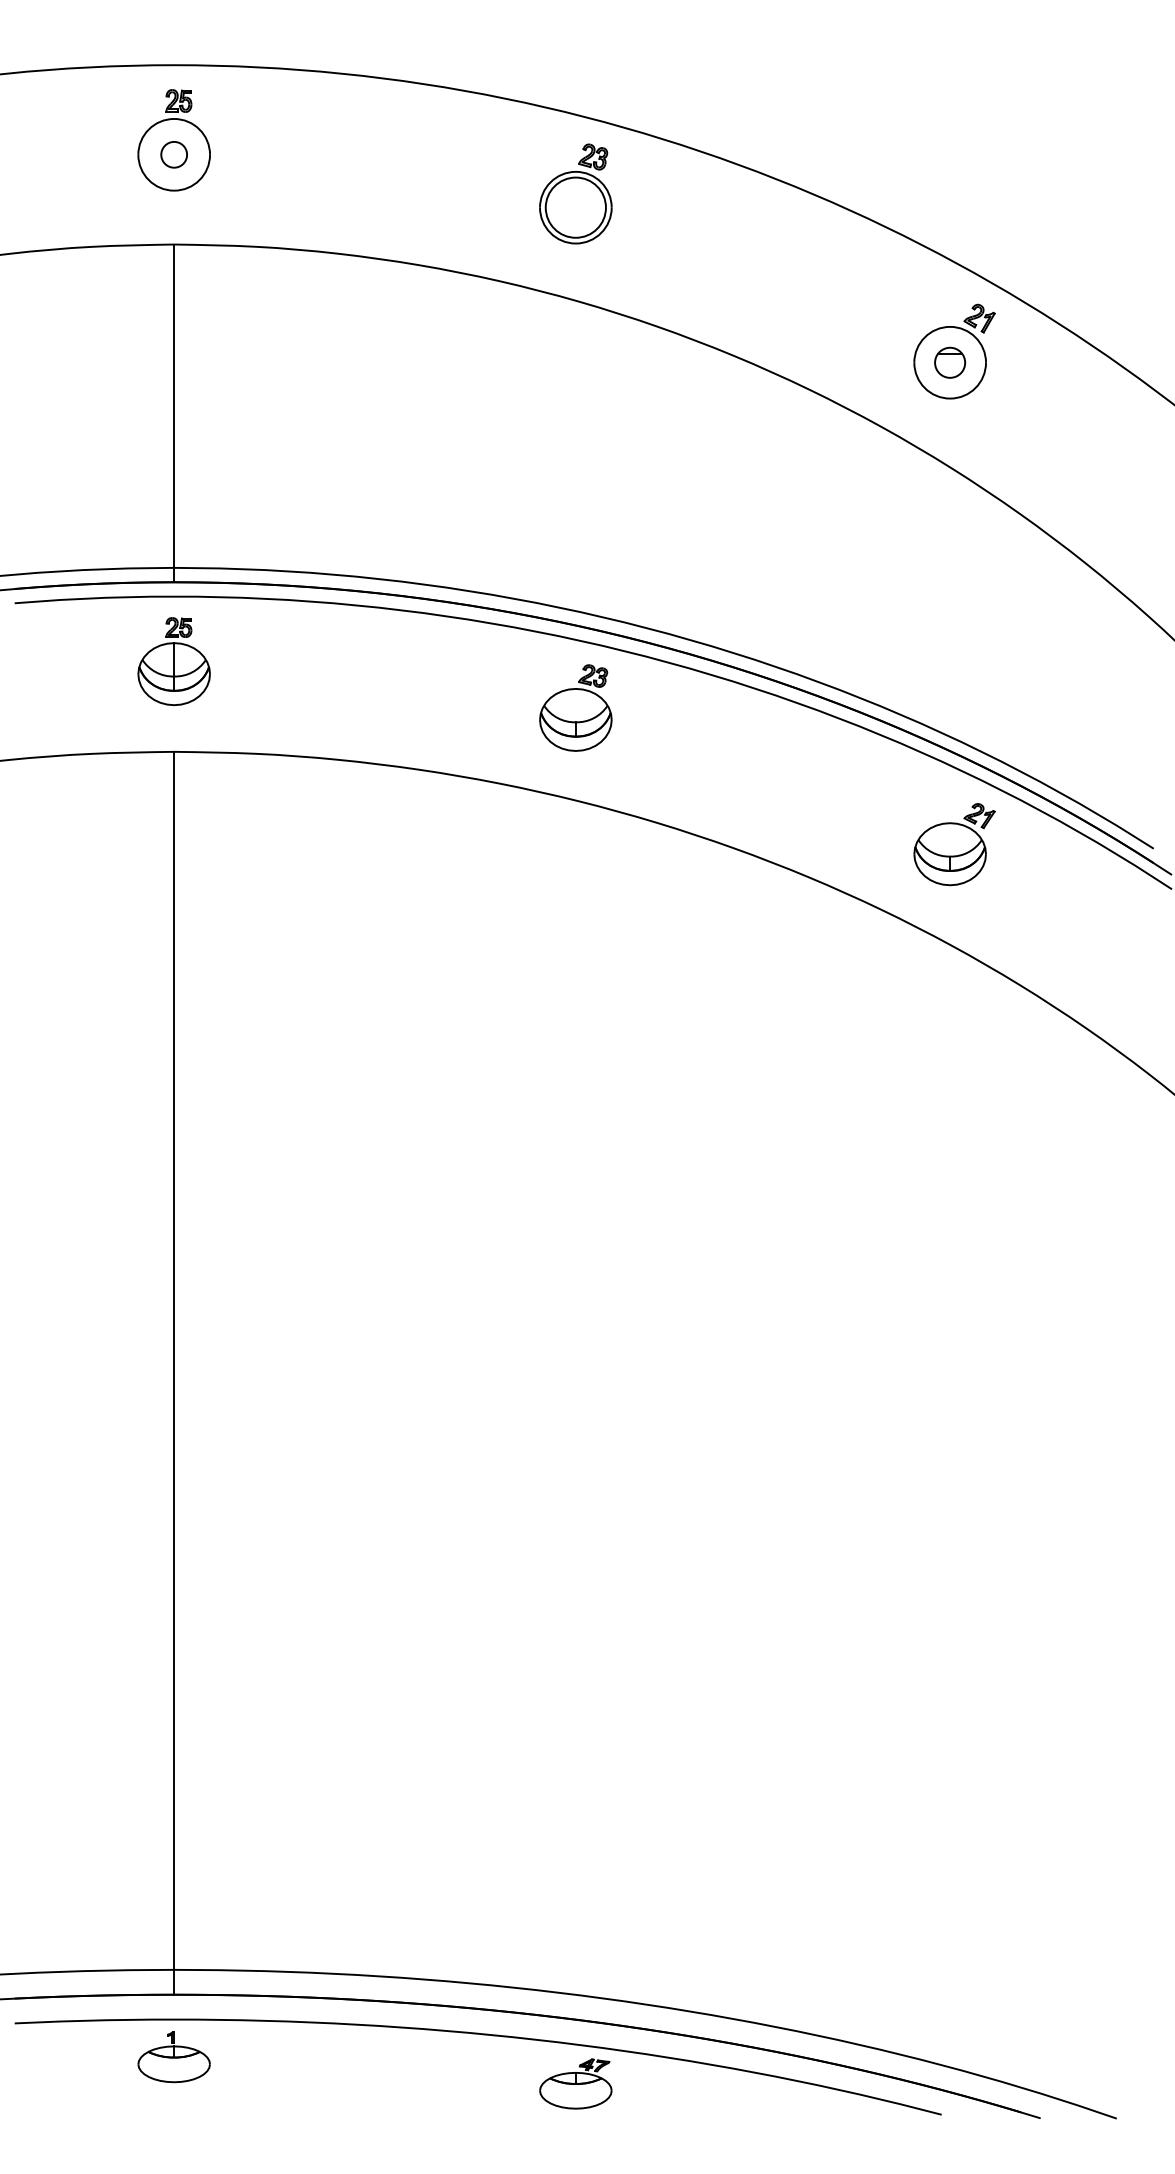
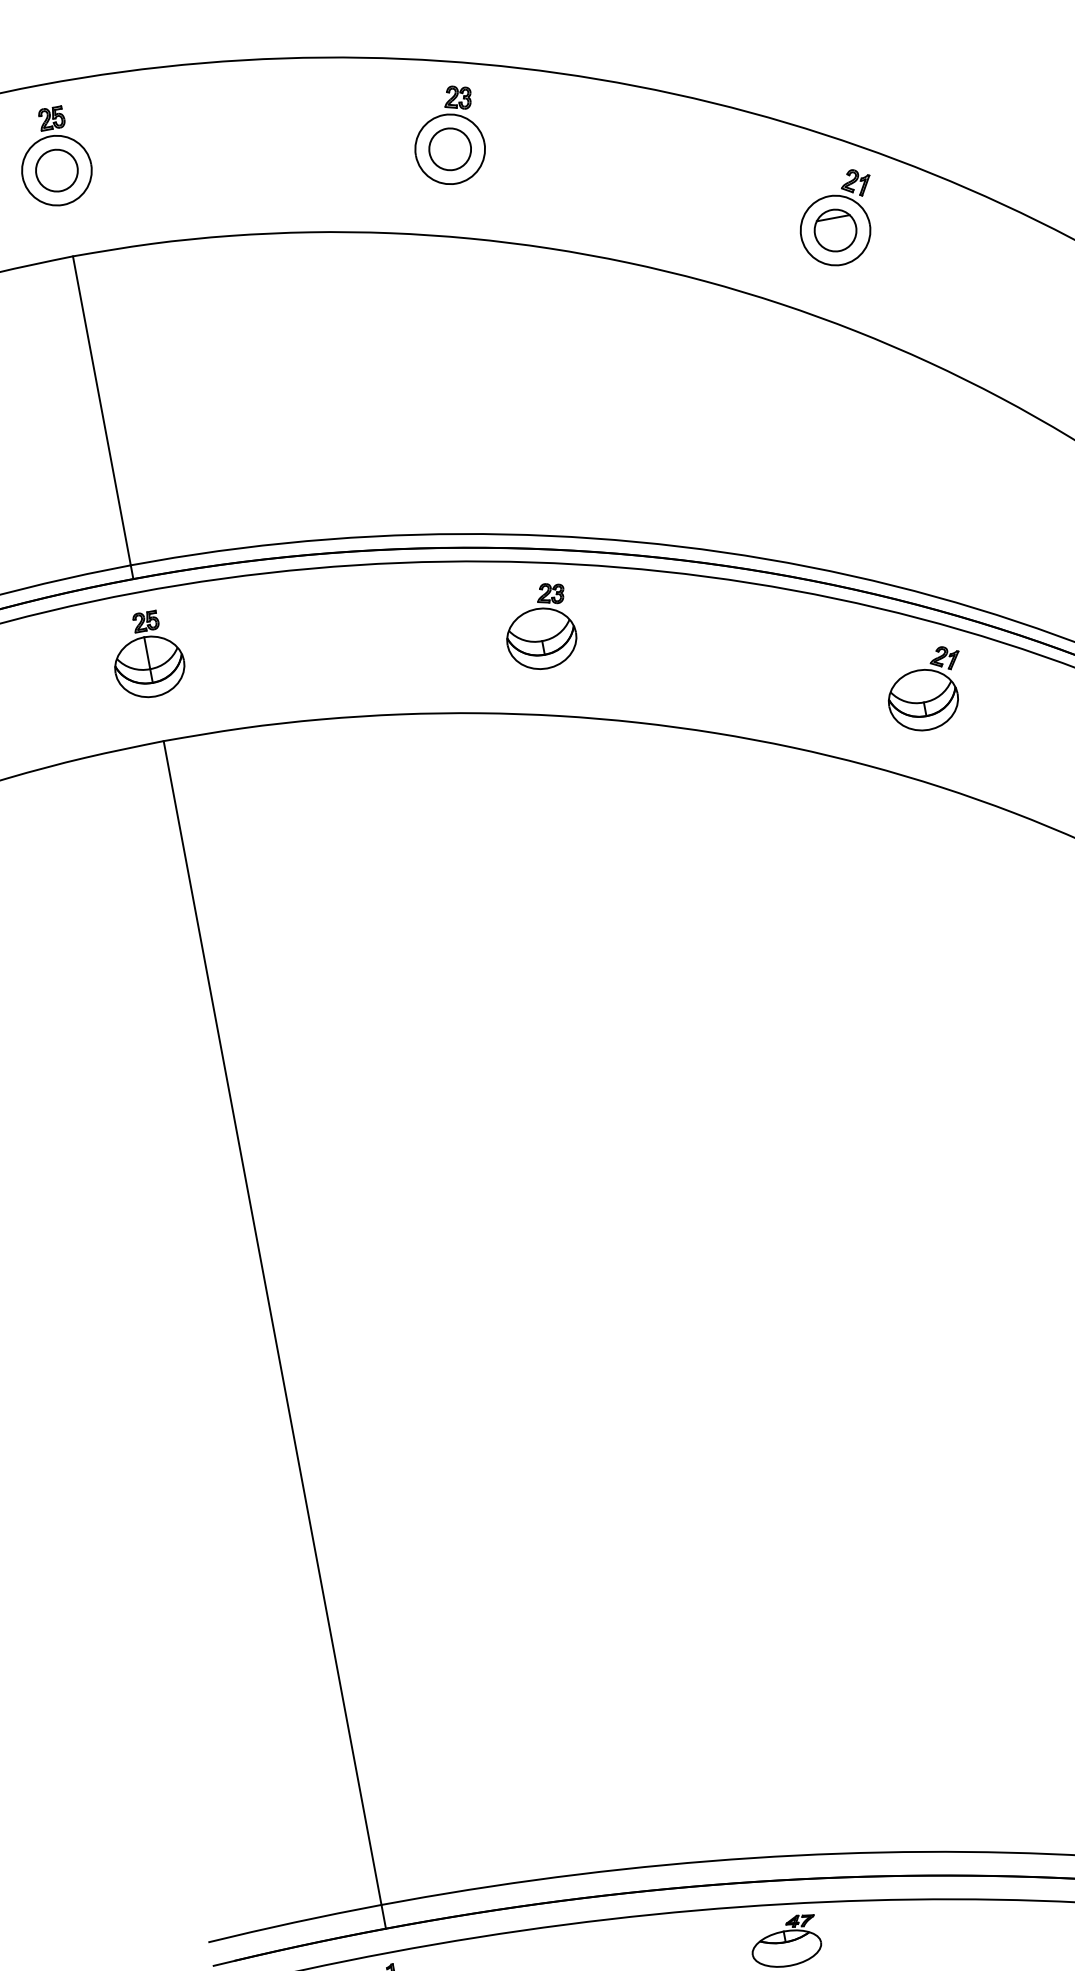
circle: (173, 154) -> (56, 170), size x1.67
circle: (575, 207) -> (449, 149), size x0.71
part: (949, 362) -> (834, 230), size x1.43

